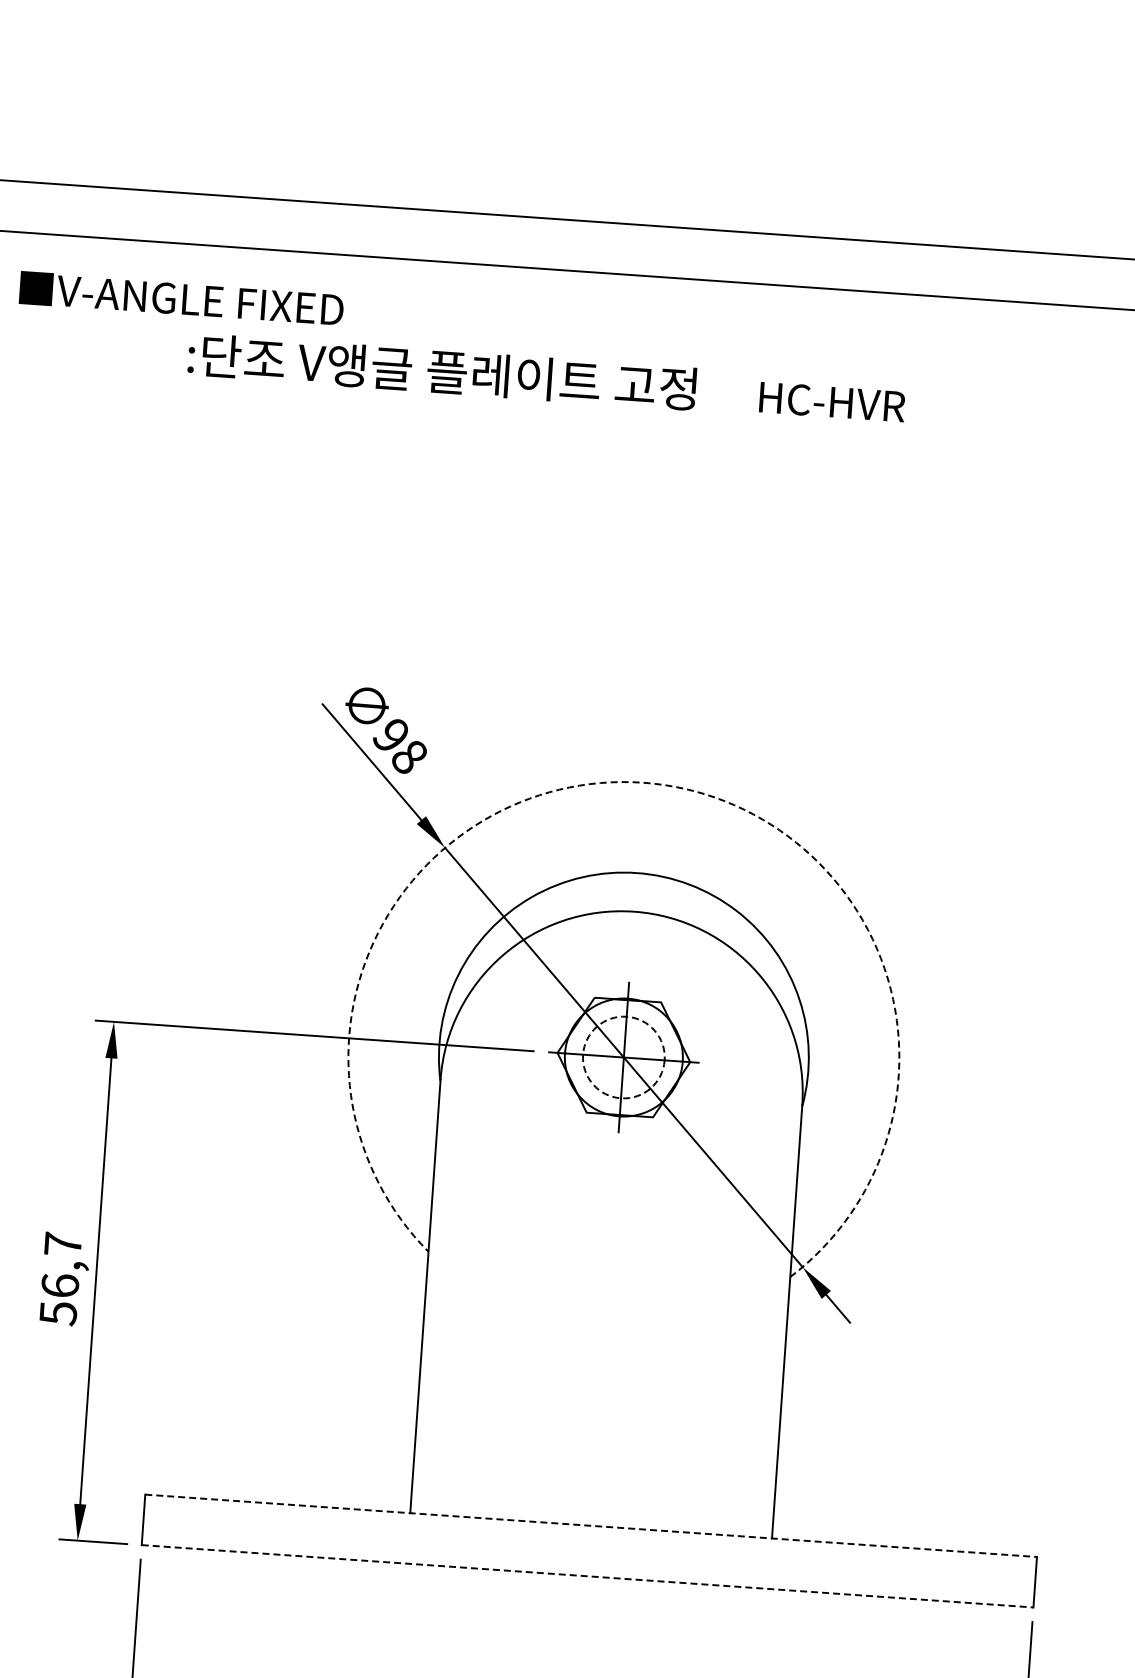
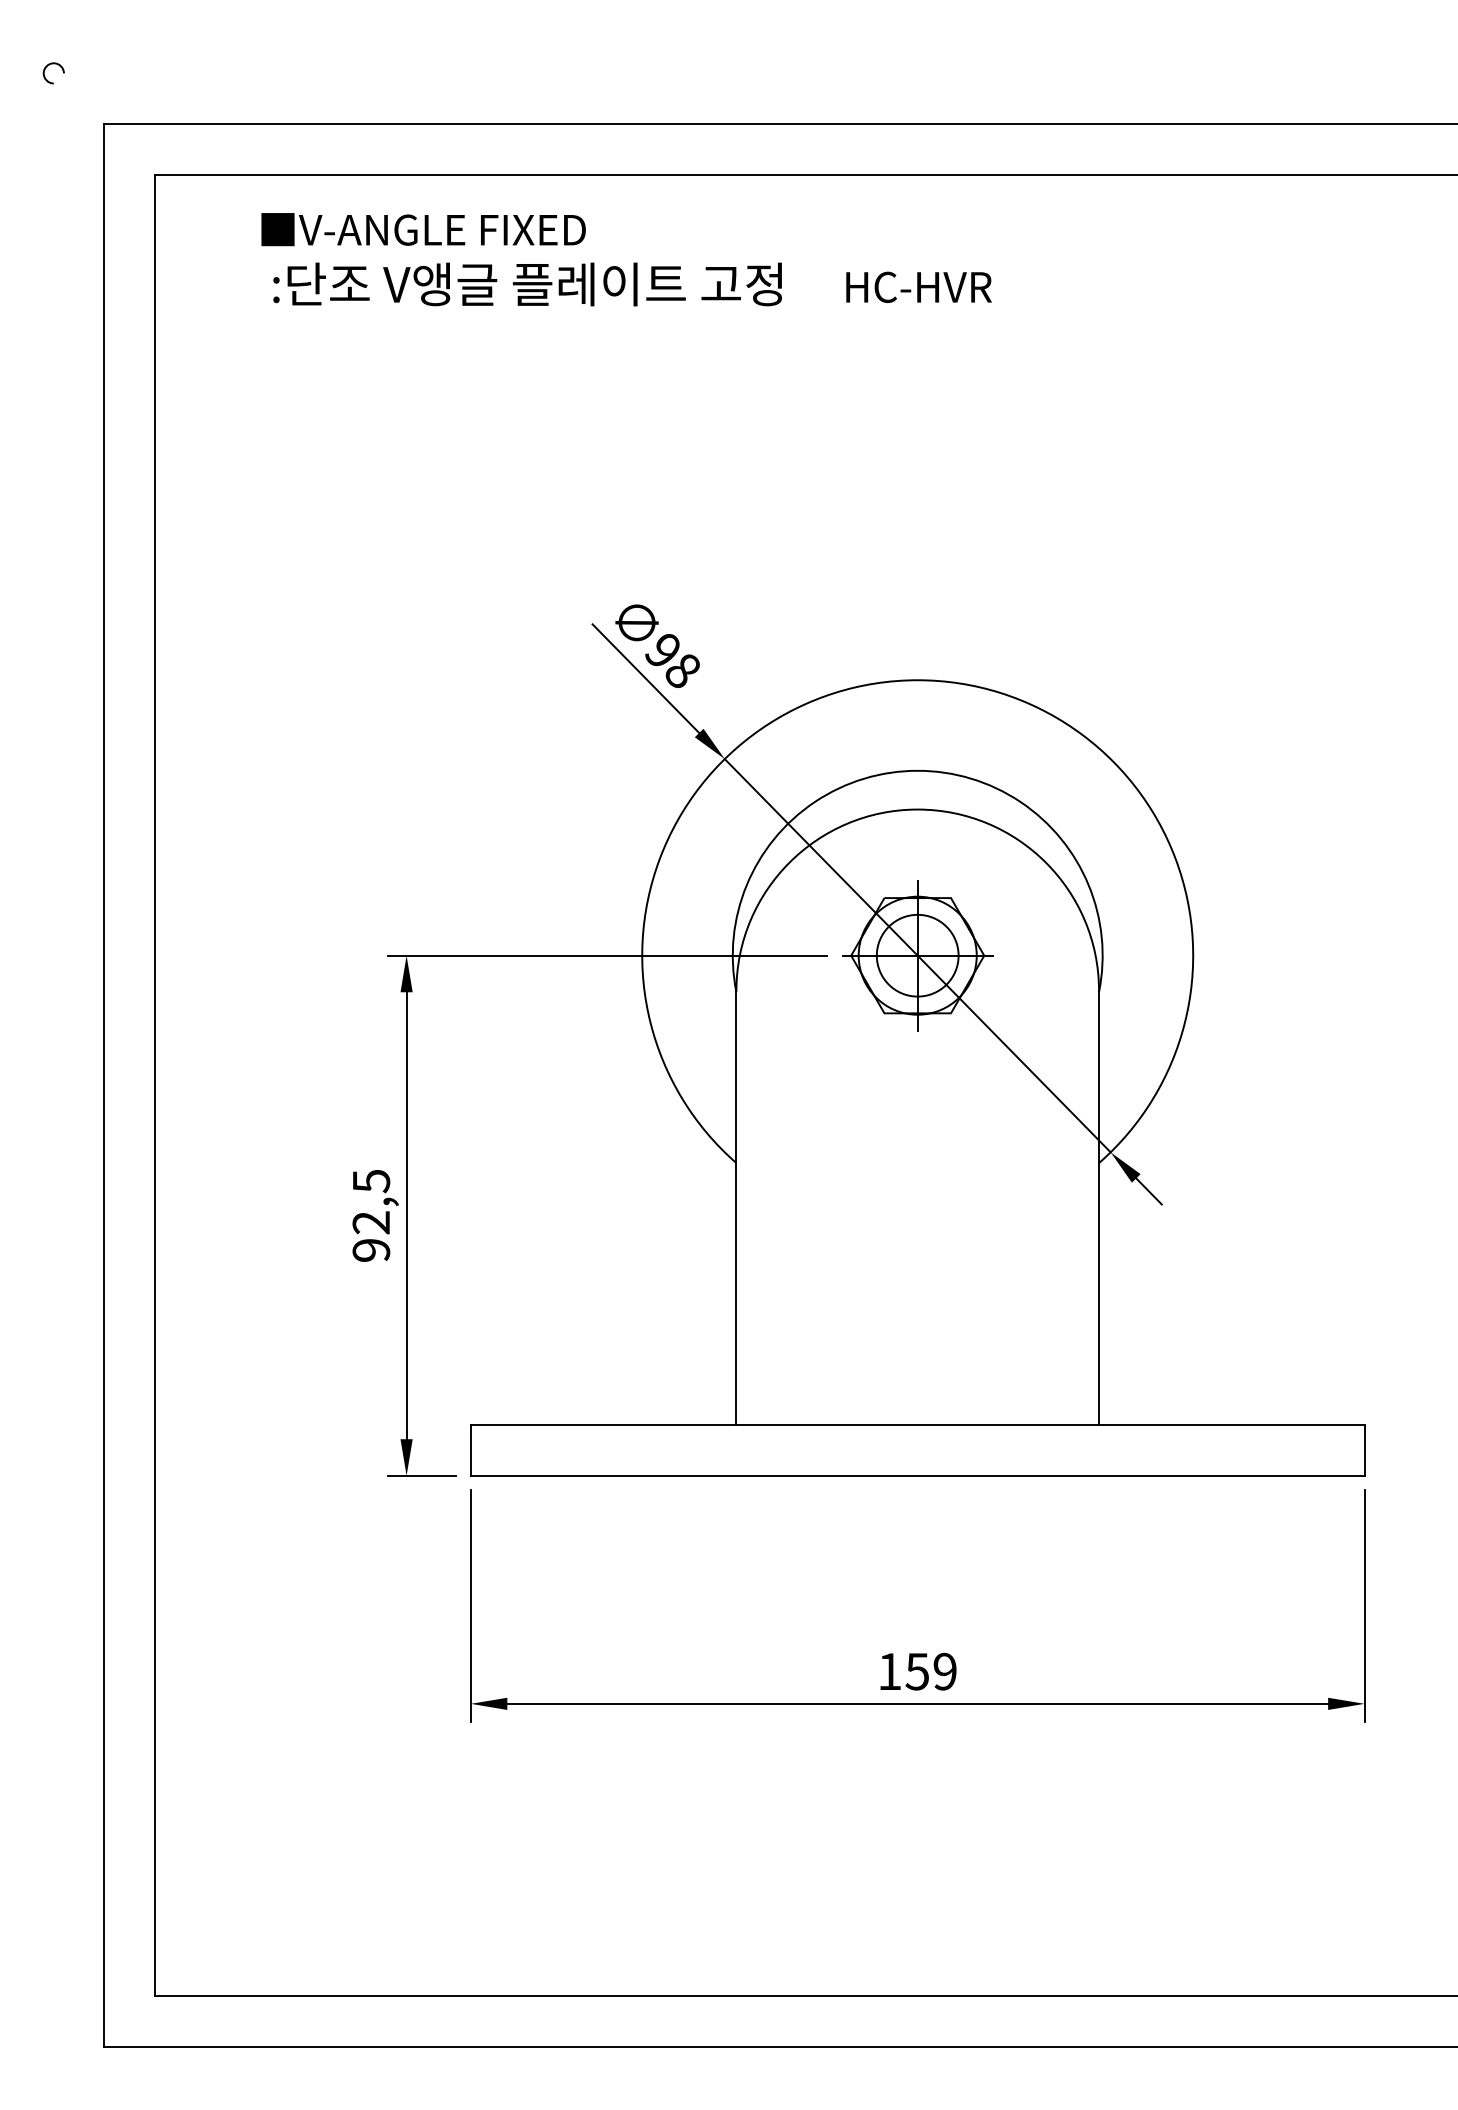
text: (546, 379) -> (632, 284), moved
arc: (642, 782) -> (917, 680), dashed -> solid
circle: (623, 1057) -> (917, 955), dashed -> solid
text: (60, 1278) -> (371, 1215), 56,7 -> 92,5
line: (590, 1526) -> (917, 1425), dashed -> solid
line: (587, 1576) -> (917, 1475), dashed -> solid

